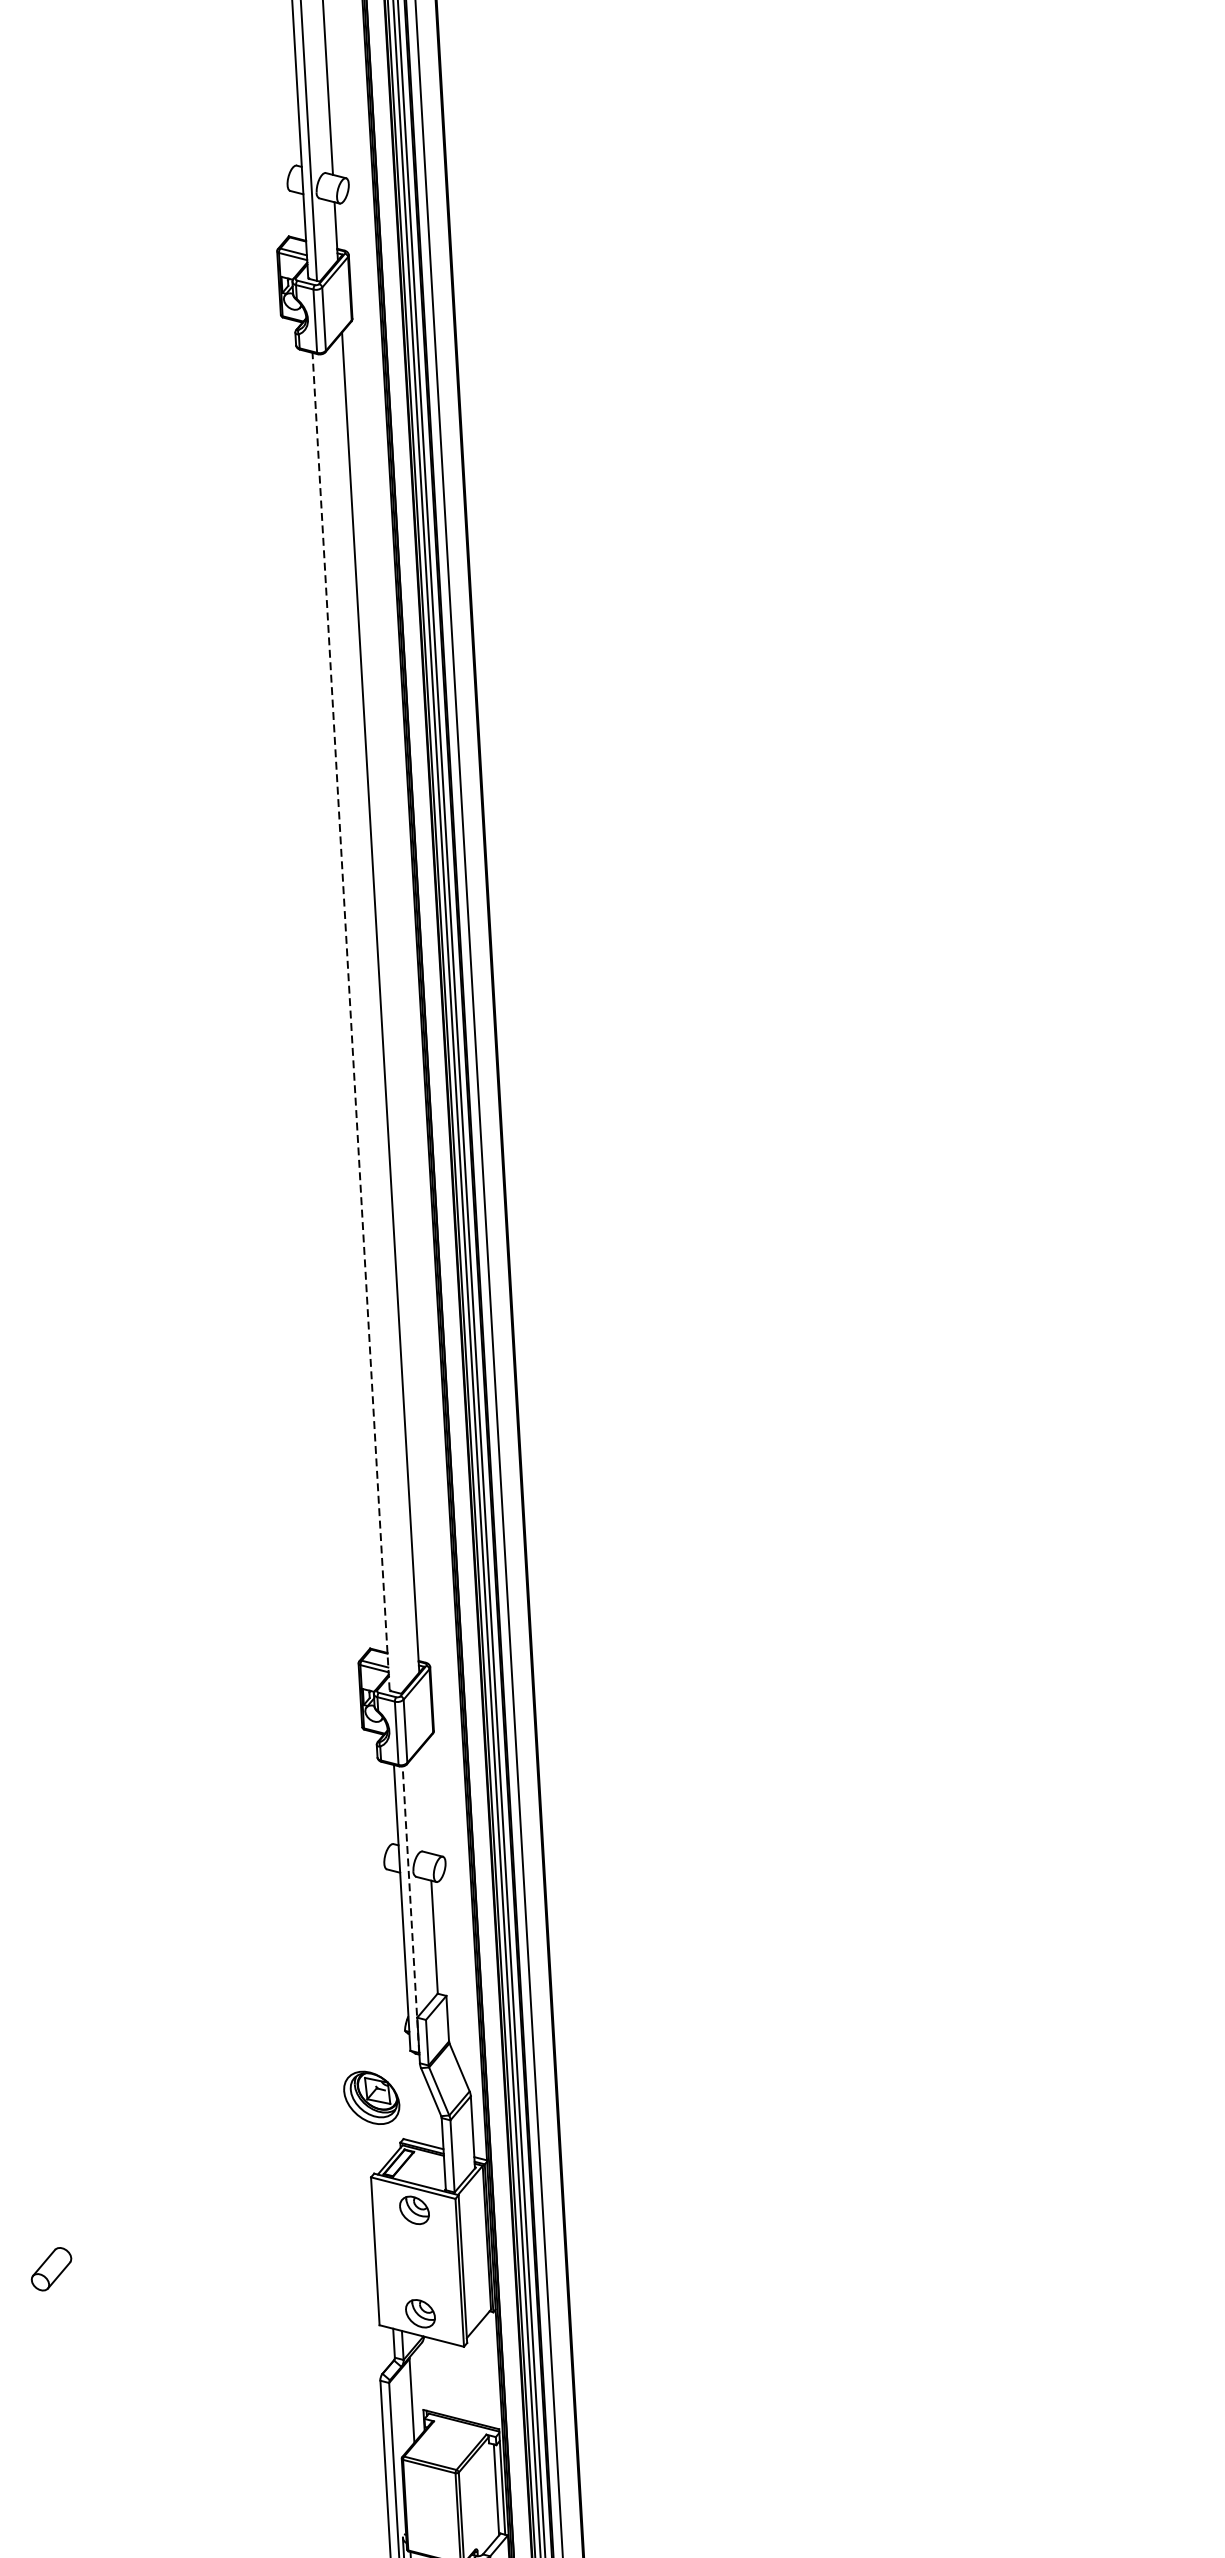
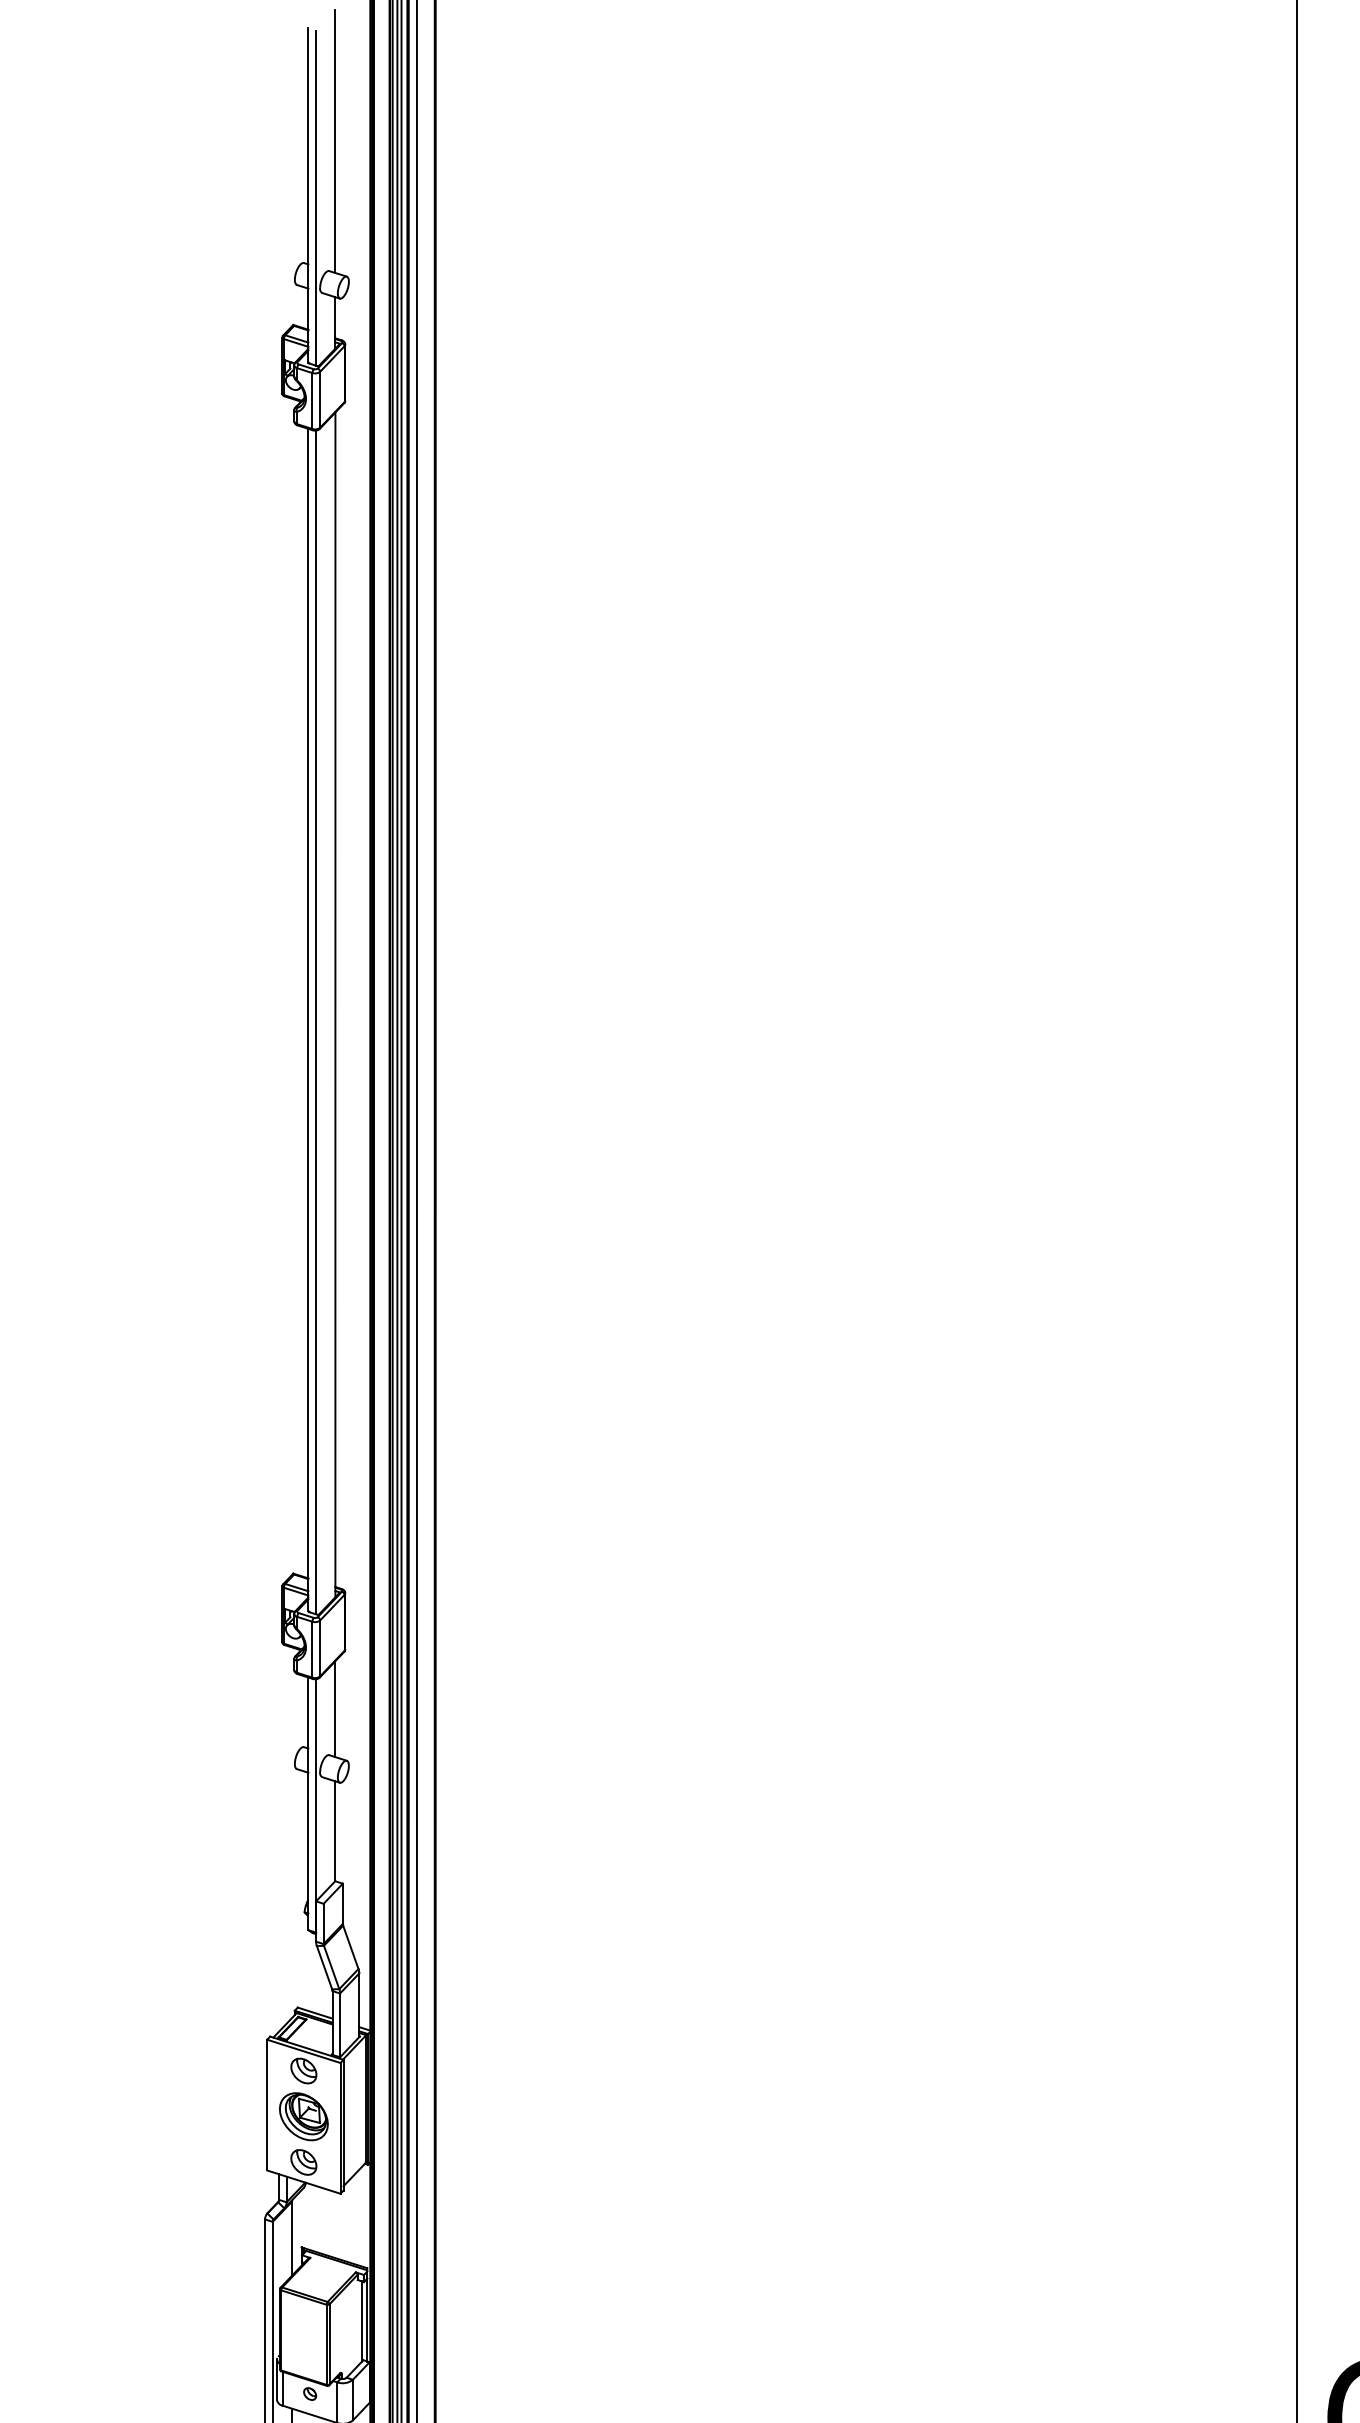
line: (351, 1020) -> (308, 1019), dashed -> solid
line: (359, 1023) -> (315, 1022), added
line: (426, 1799) -> (335, 1709), added
line: (410, 1909) -> (315, 1805), dashed -> solid
part: (371, 2097) -> (303, 2116), moved

